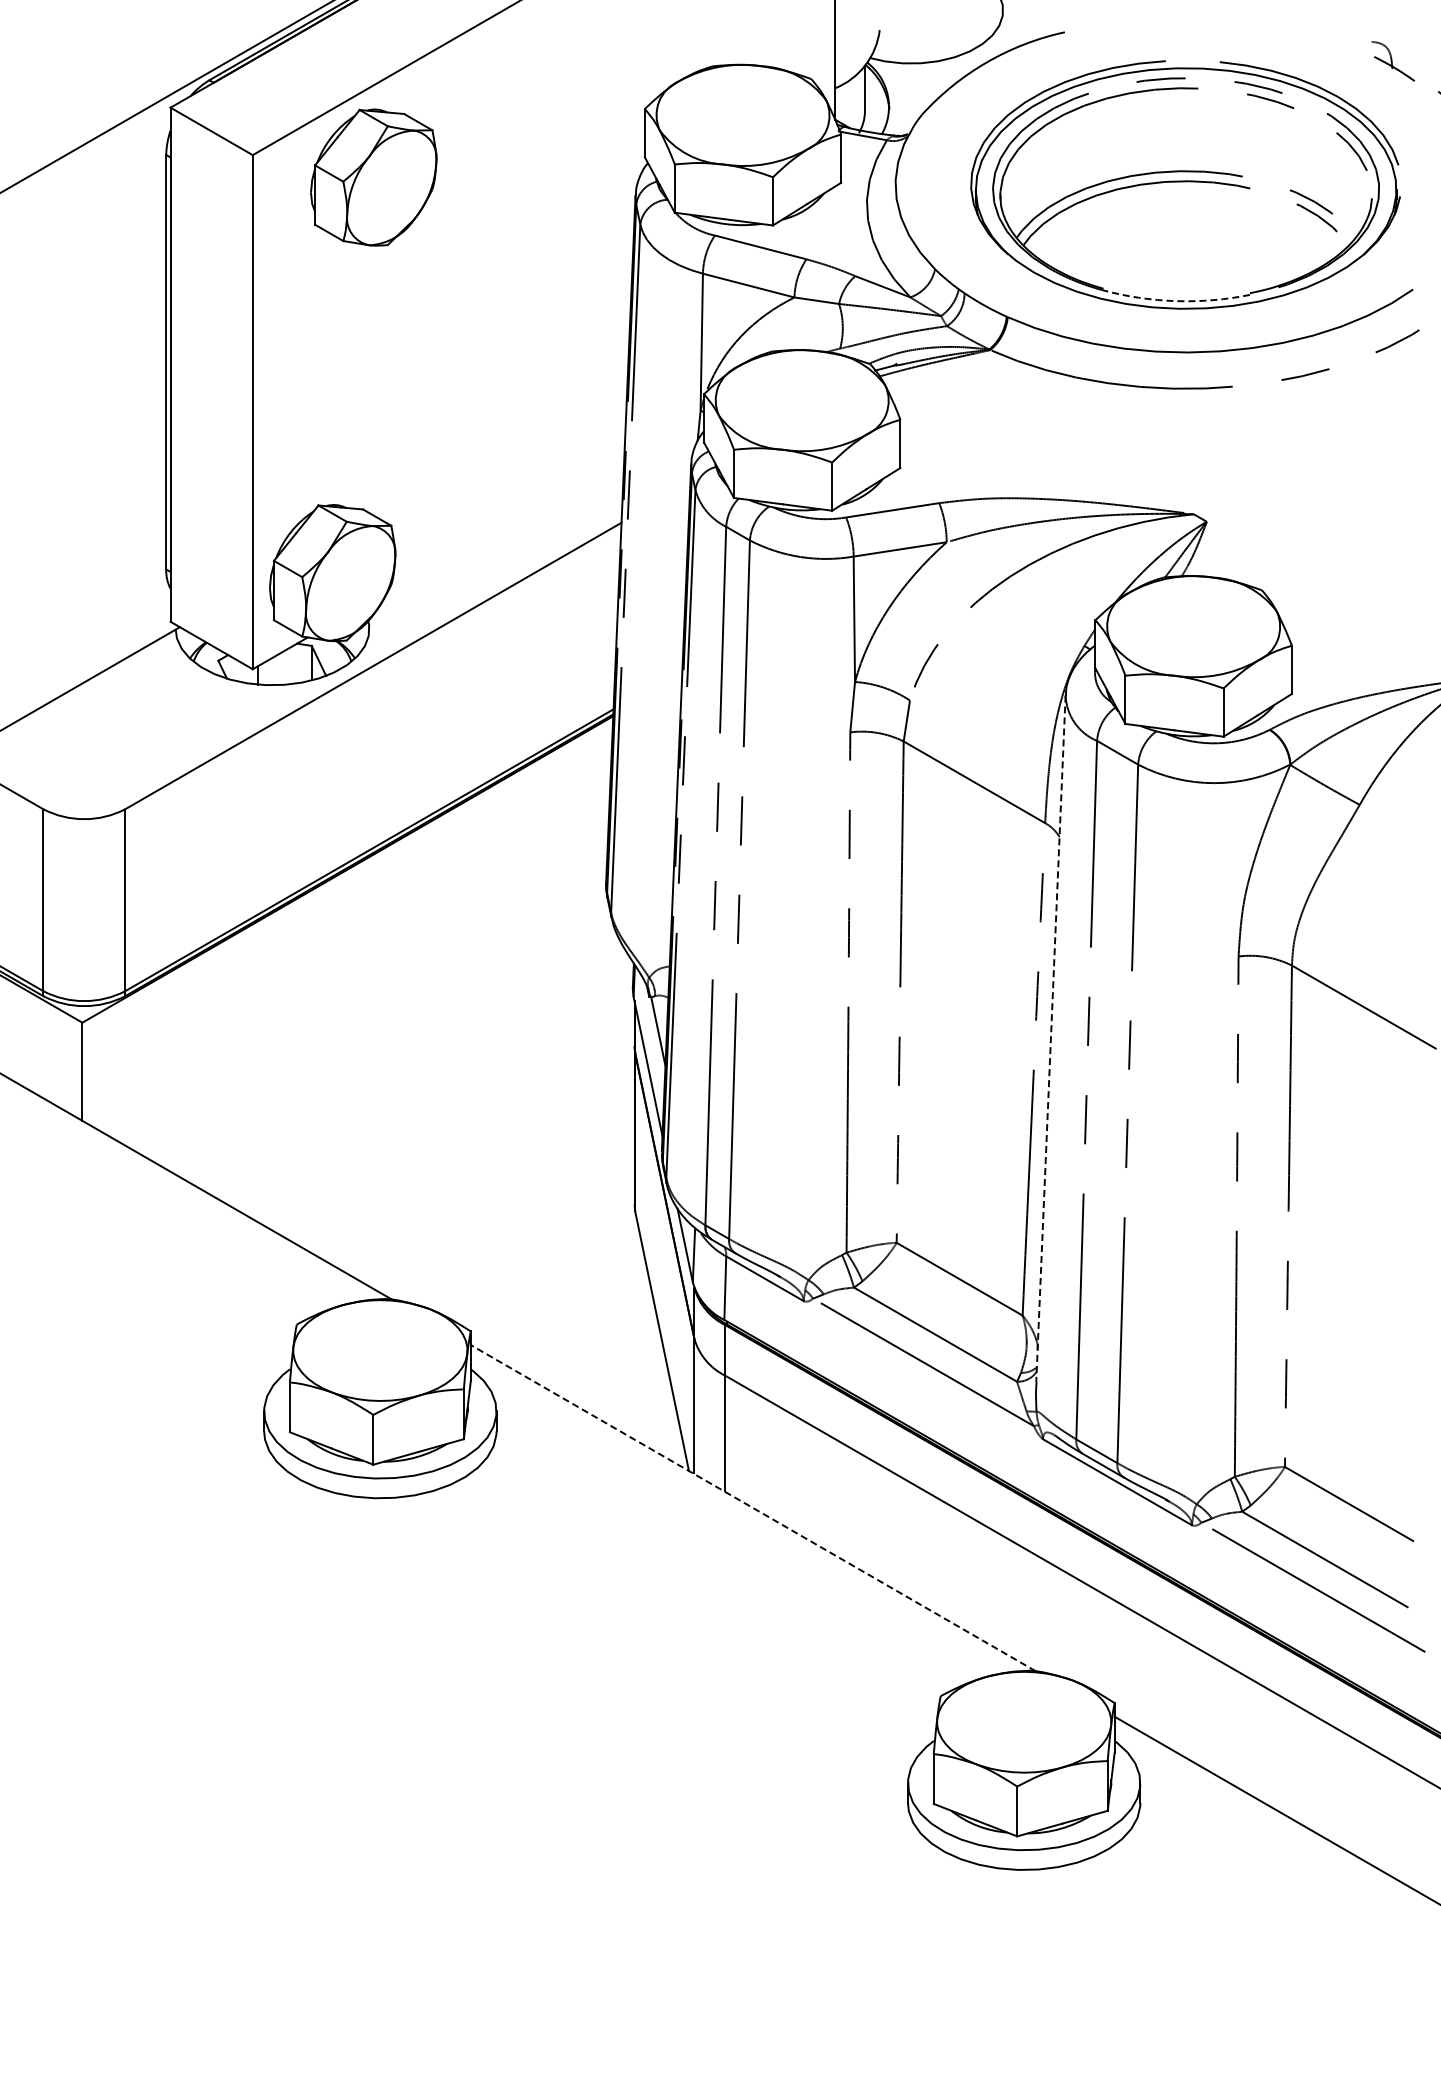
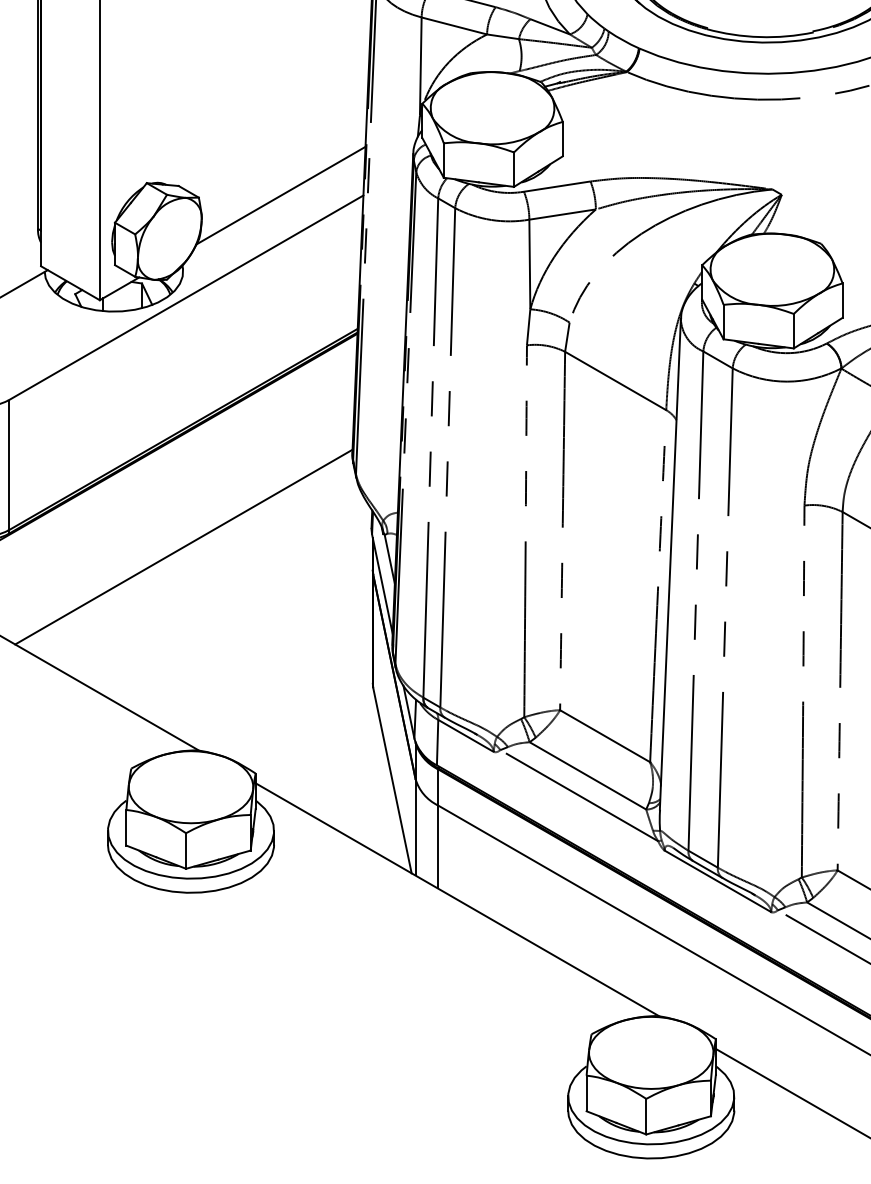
arc: (1176, 301) -> (760, 37), dashed -> solid
line: (505, 522) -> (280, 195), added
line: (370, 1014) -> (183, 547), added
line: (1050, 1038) -> (670, 564), dashed -> solid
line: (752, 1507) -> (457, 899), dashed -> solid

